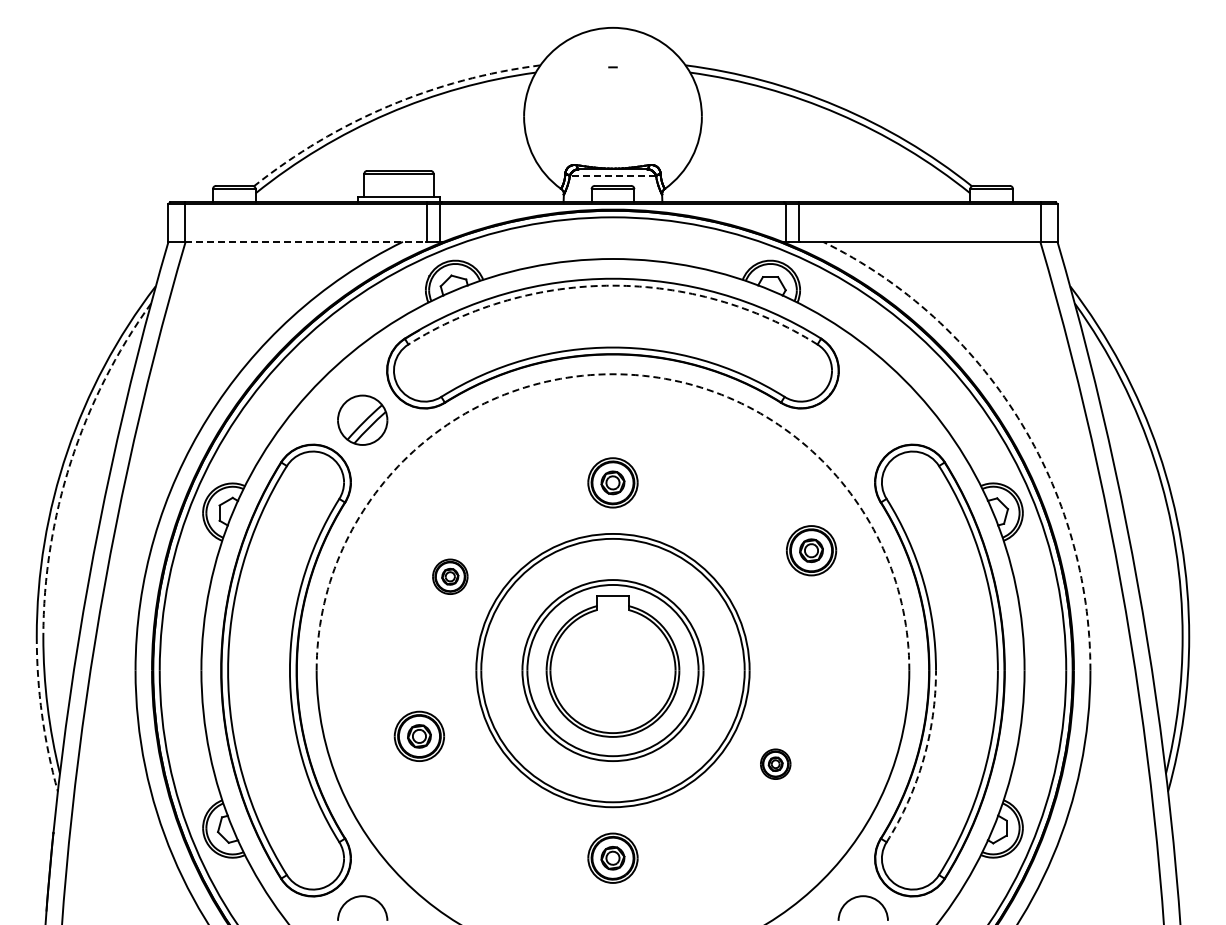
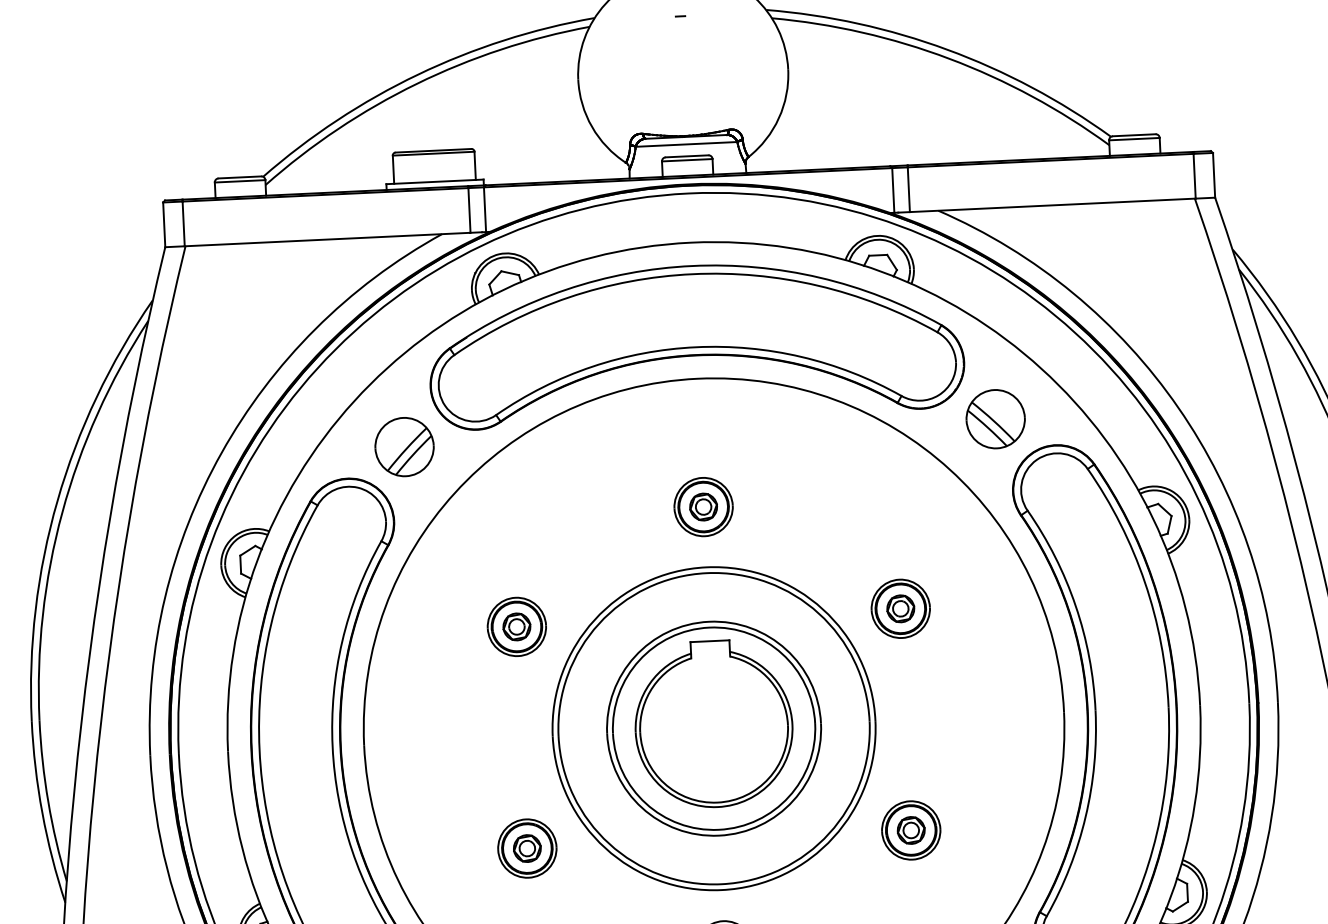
arc: (388, 106) -> (417, 75), dashed -> solid
line: (612, 175) -> (685, 144), dashed -> solid
line: (305, 241) -> (327, 239), dashed -> solid
arc: (613, 285) -> (693, 273), dashed -> solid
arc: (613, 374) -> (698, 379), dashed -> solid
arc: (1018, 417) -> (1178, 407), dashed -> solid
part: (862, 419) -> (994, 418), added
arc: (70, 461) -> (61, 512), dashed -> solid
part: (811, 550) -> (900, 608), moved
part: (449, 576) -> (515, 626), size x1.43
arc: (42, 715) -> (42, 813), dashed -> solid
part: (418, 735) -> (526, 847), moved
arc: (923, 759) -> (1085, 816), dashed -> solid
part: (775, 763) -> (911, 829), size x1.67

